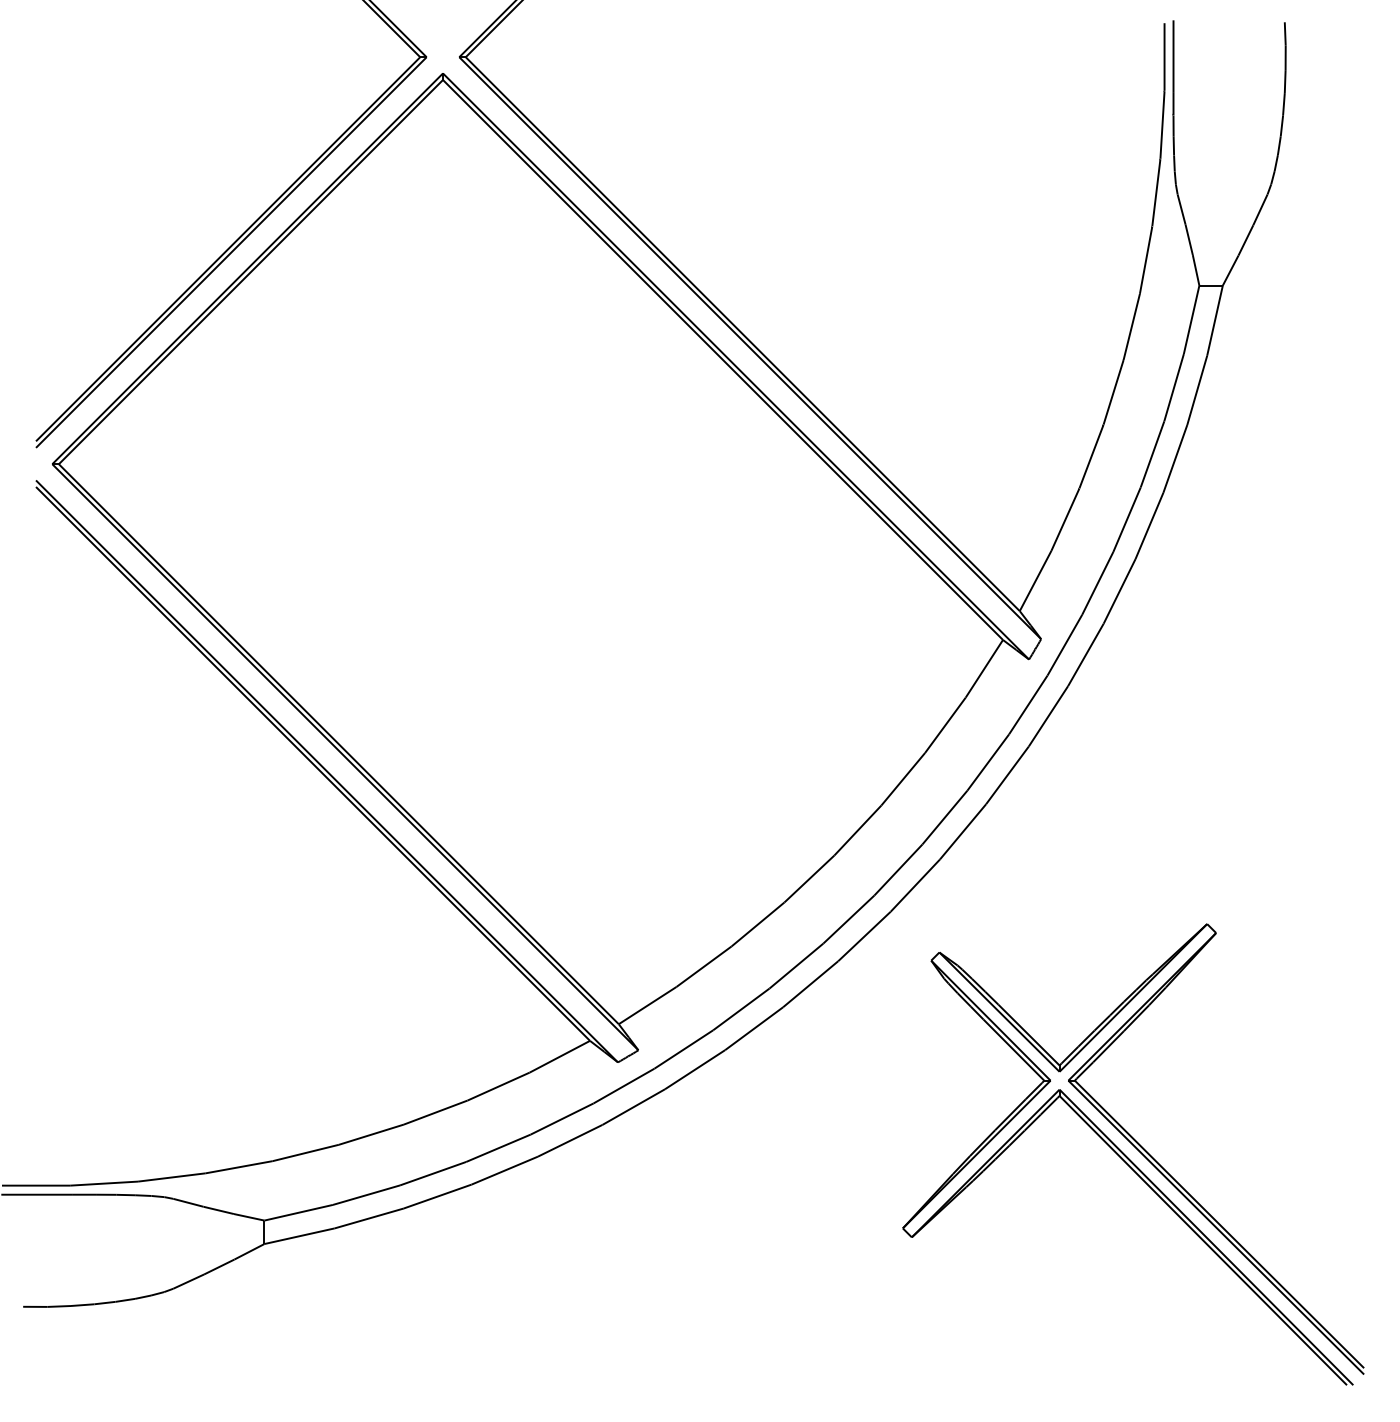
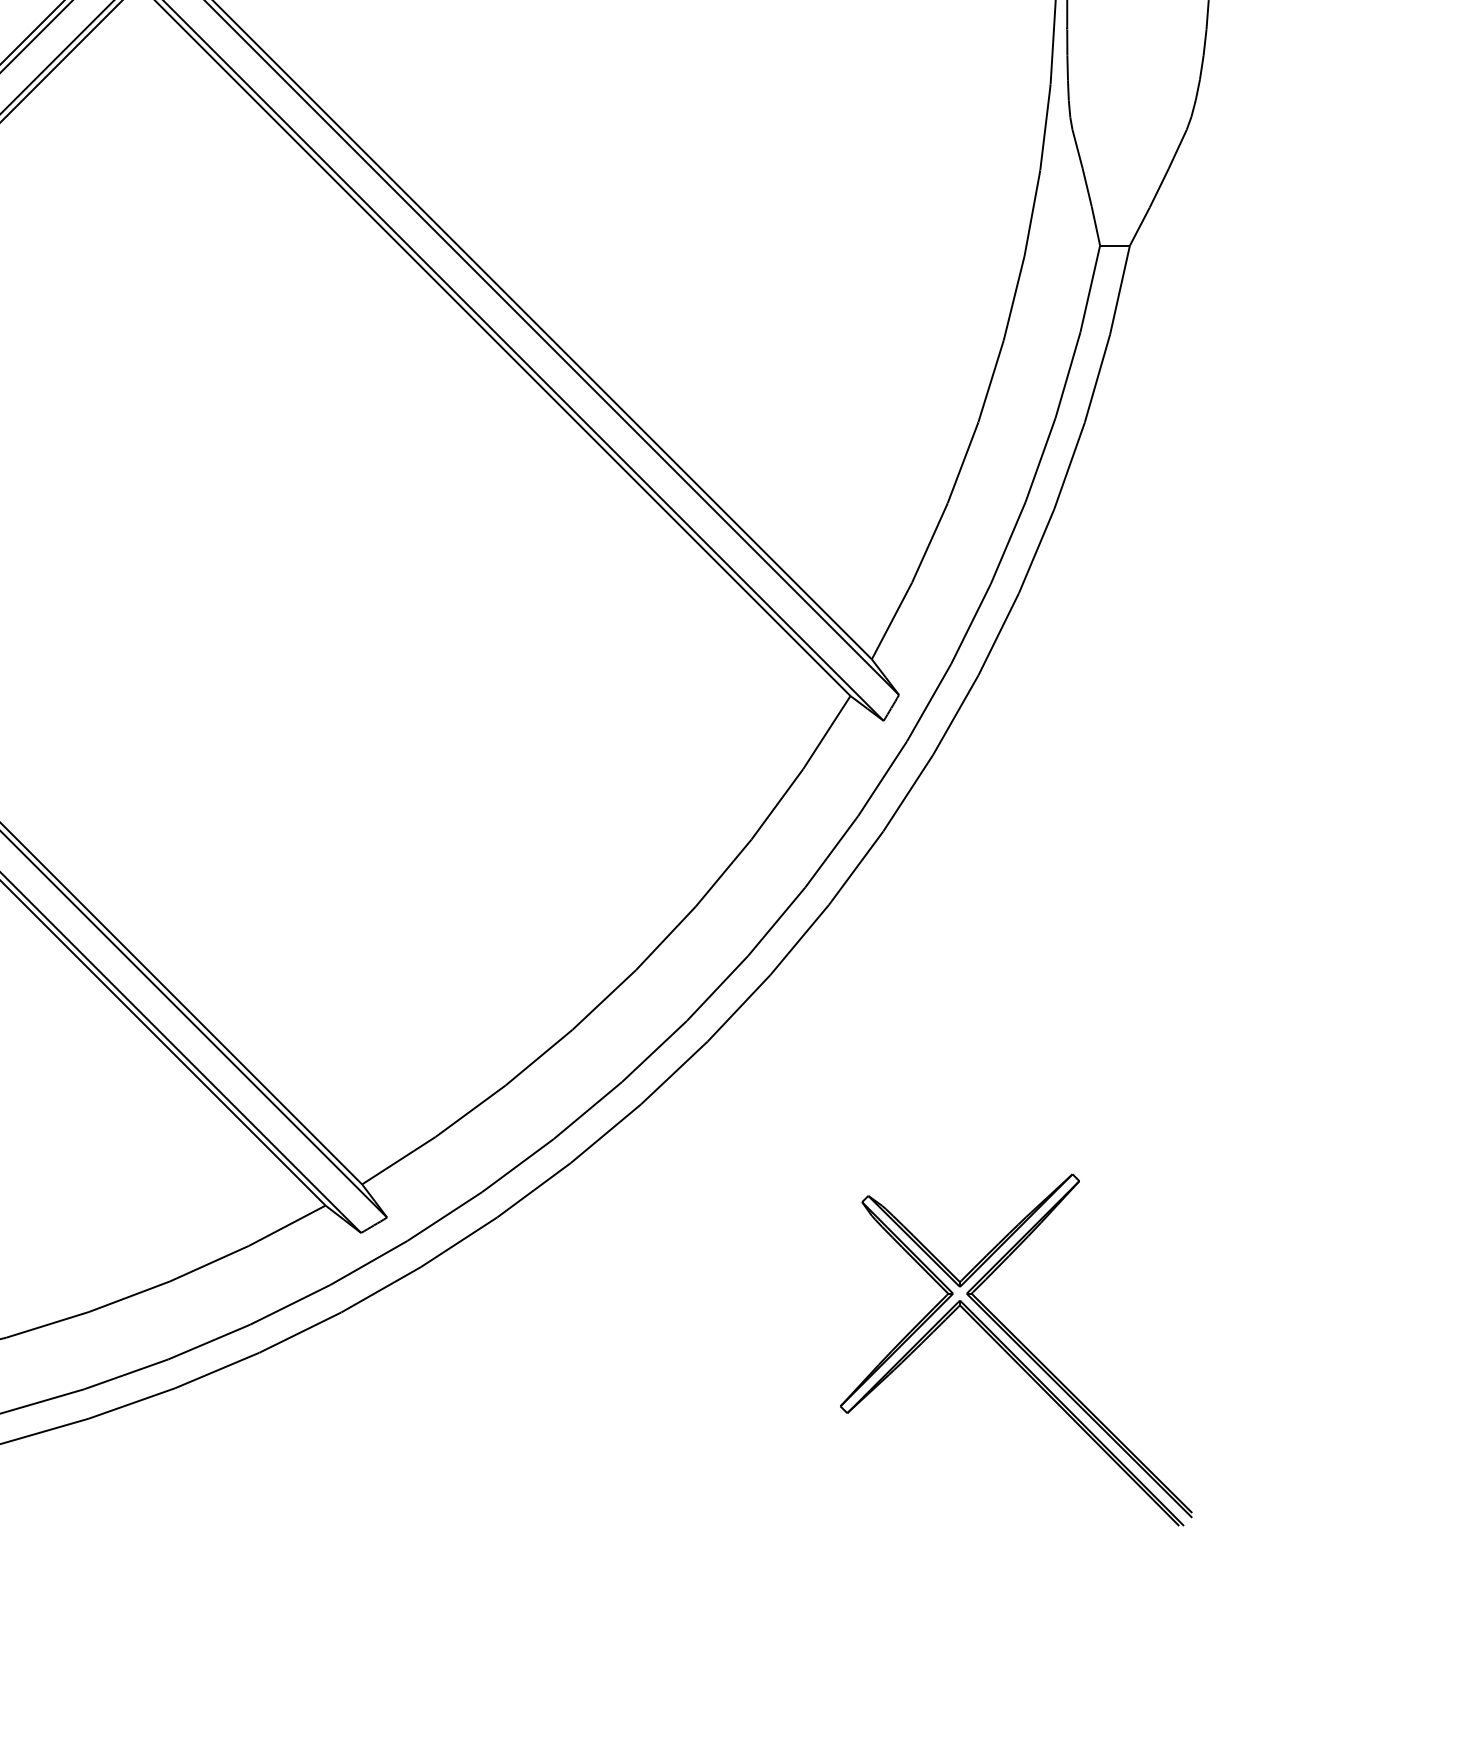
part: (1133, 1154) -> (1016, 1350), size x0.6

